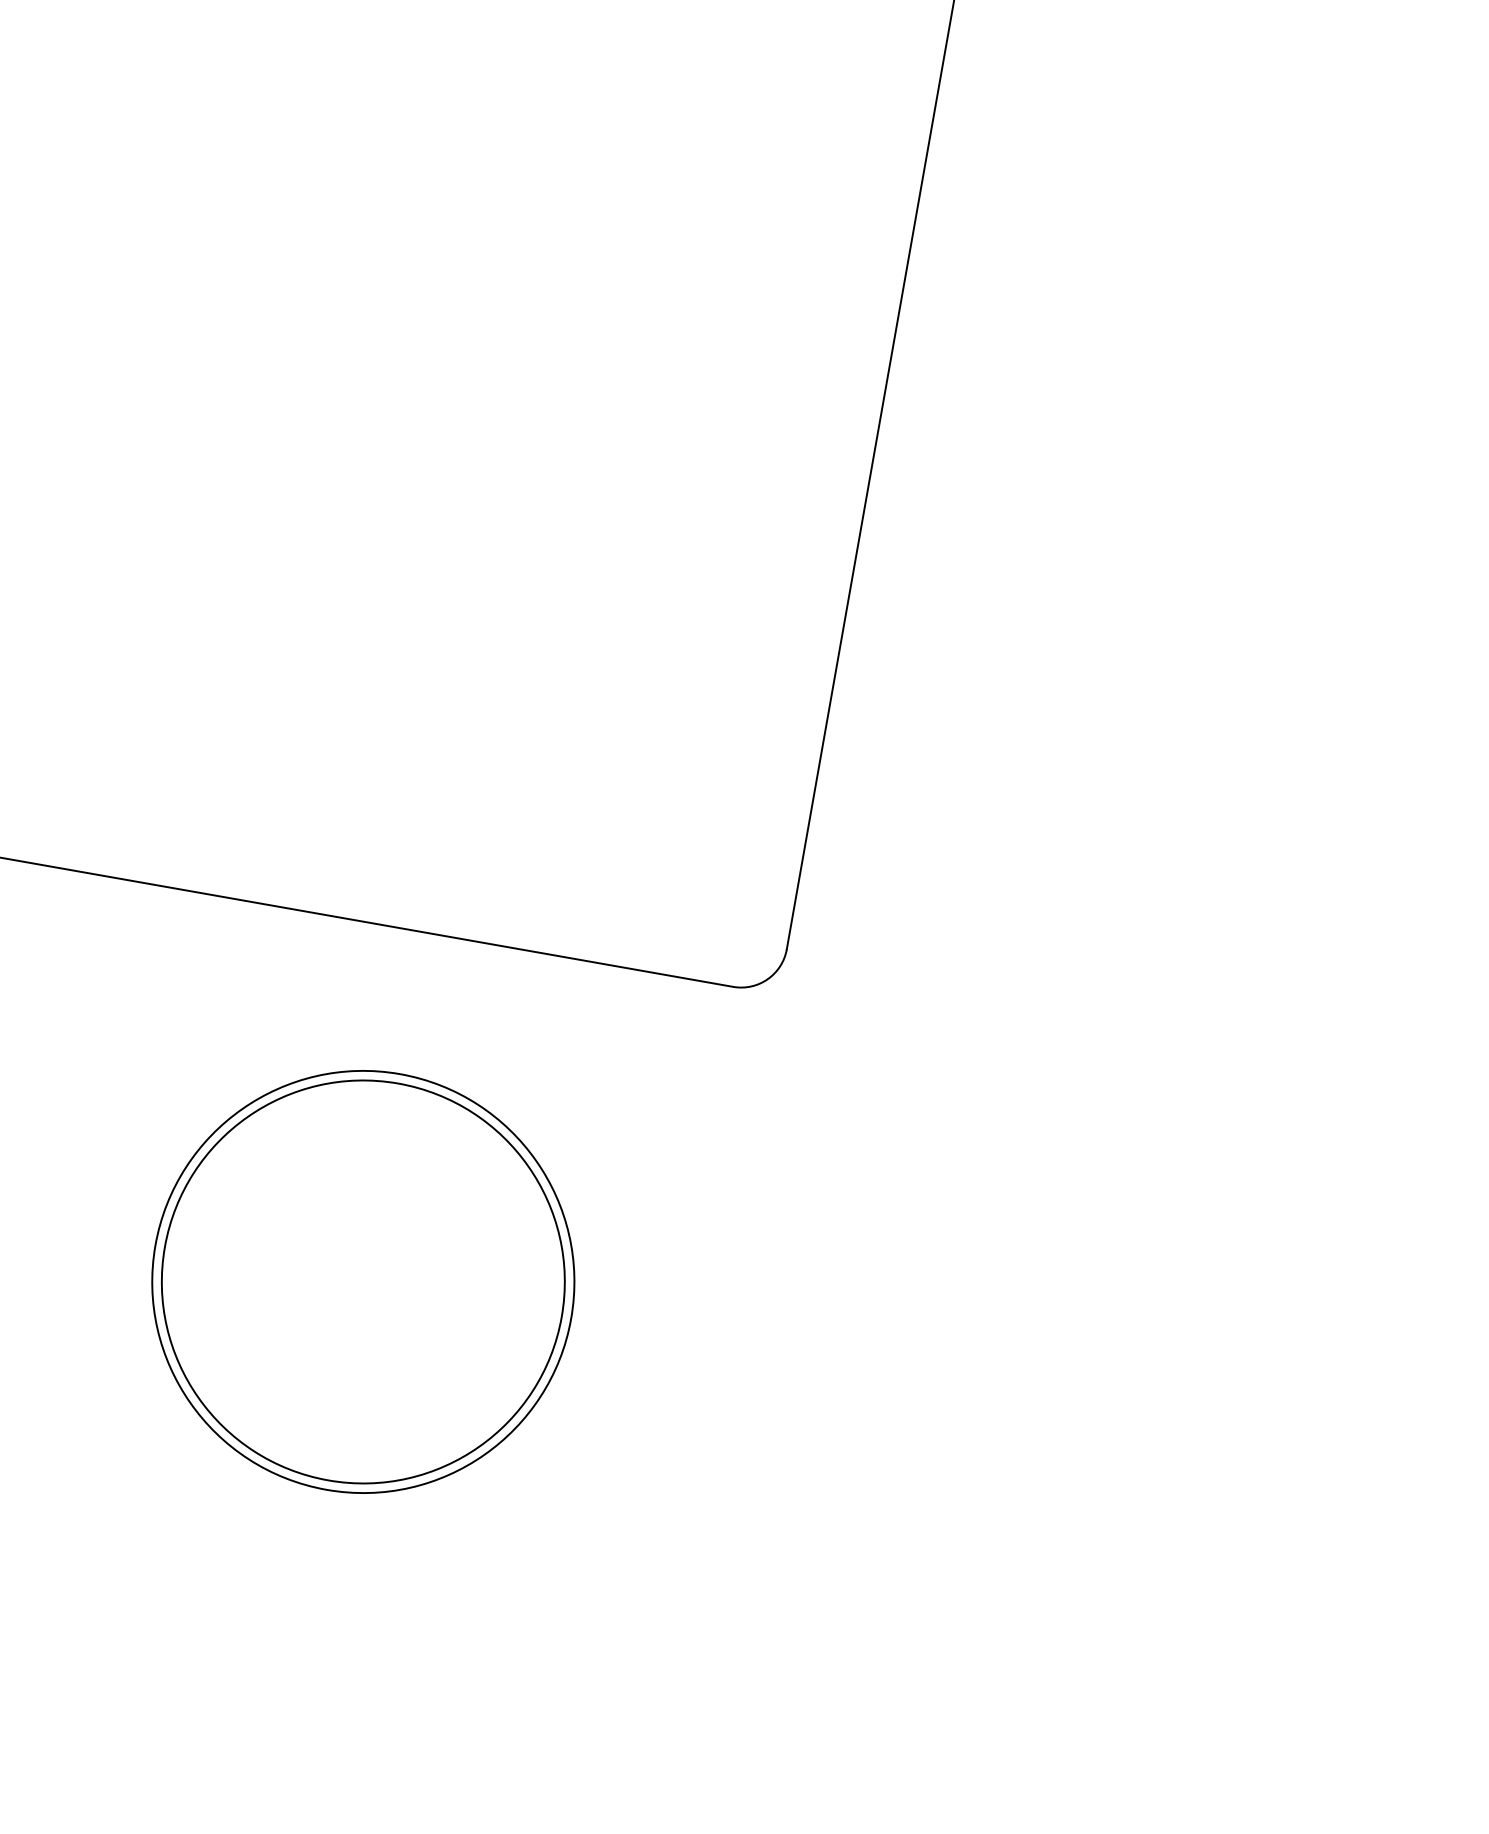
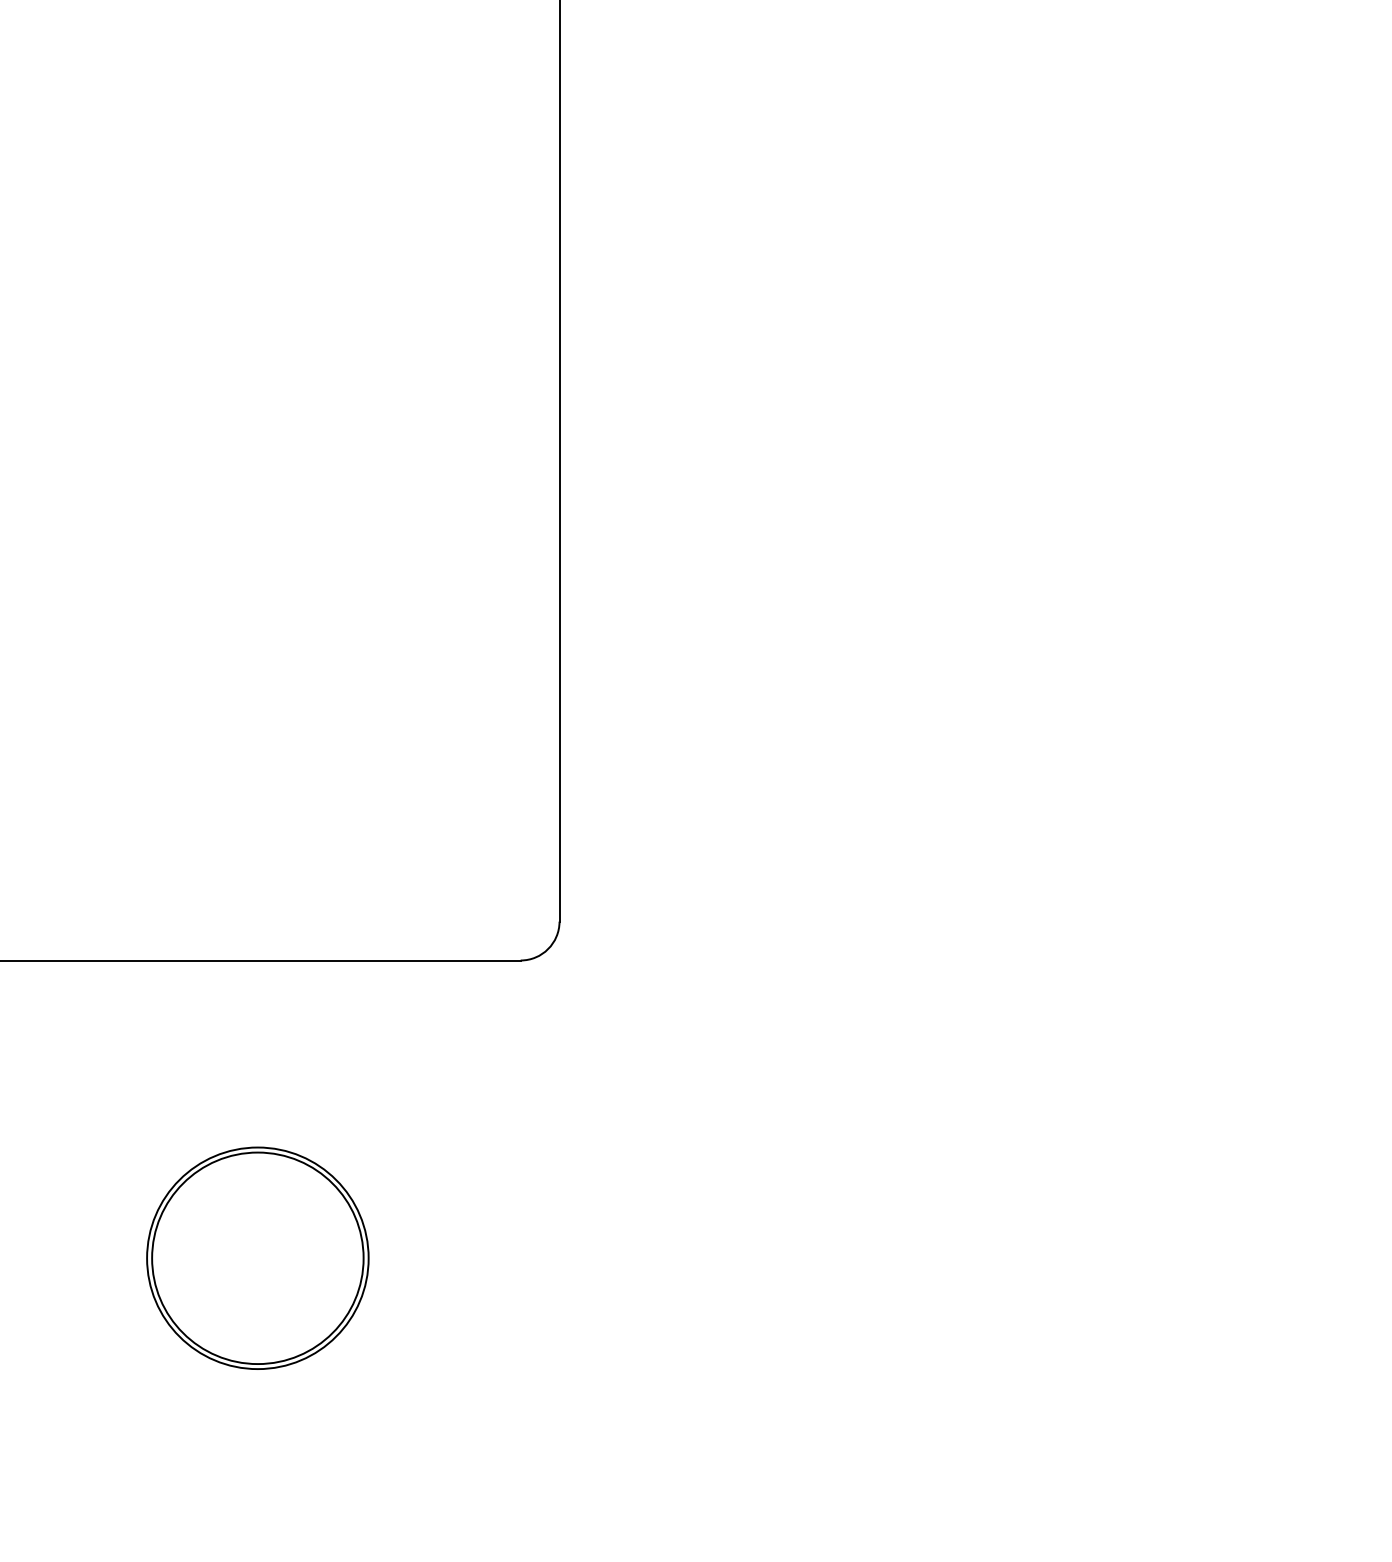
part: (363, 1280) -> (257, 1257), size x0.62

